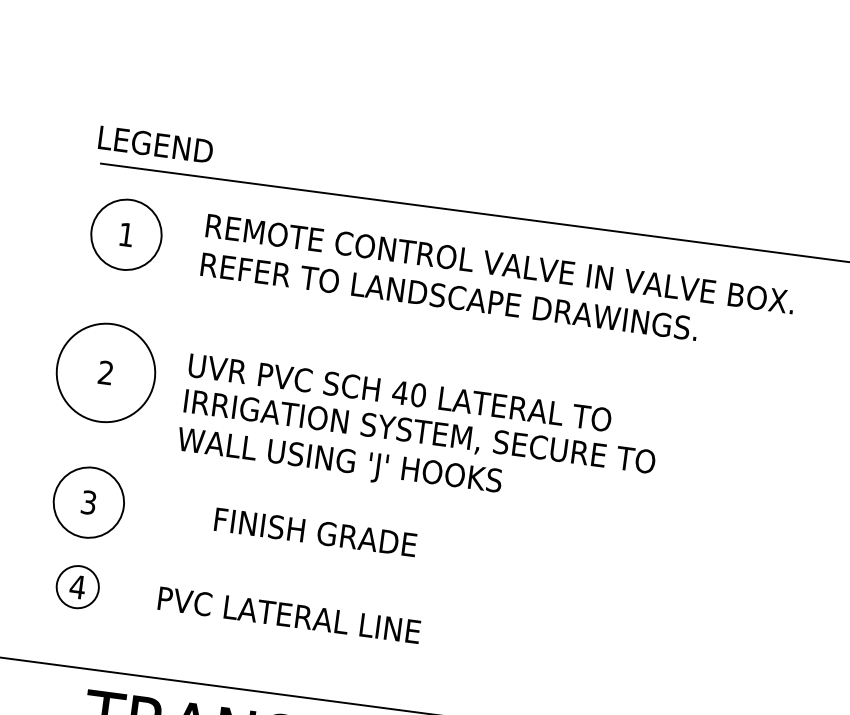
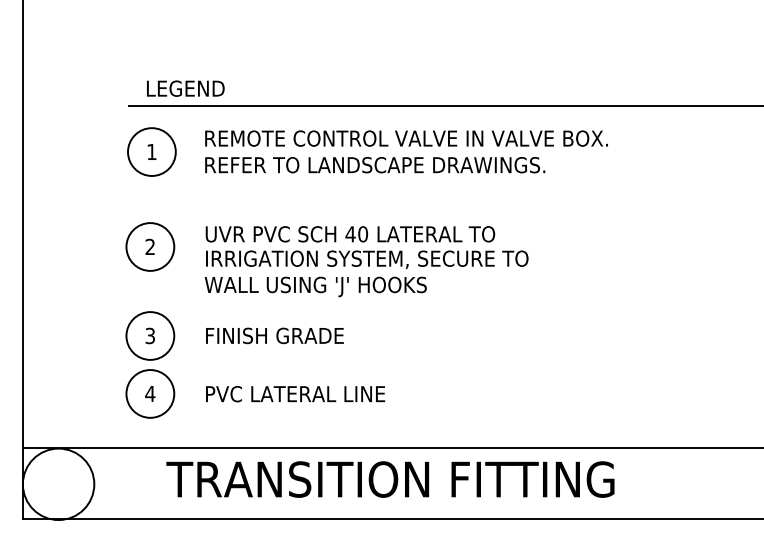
text: (155, 144) -> (185, 88), moved
circle: (106, 372) -> (150, 246), size x0.71
text: (315, 531) -> (274, 335), moved
circle: (78, 586) -> (150, 393), size x1.67

